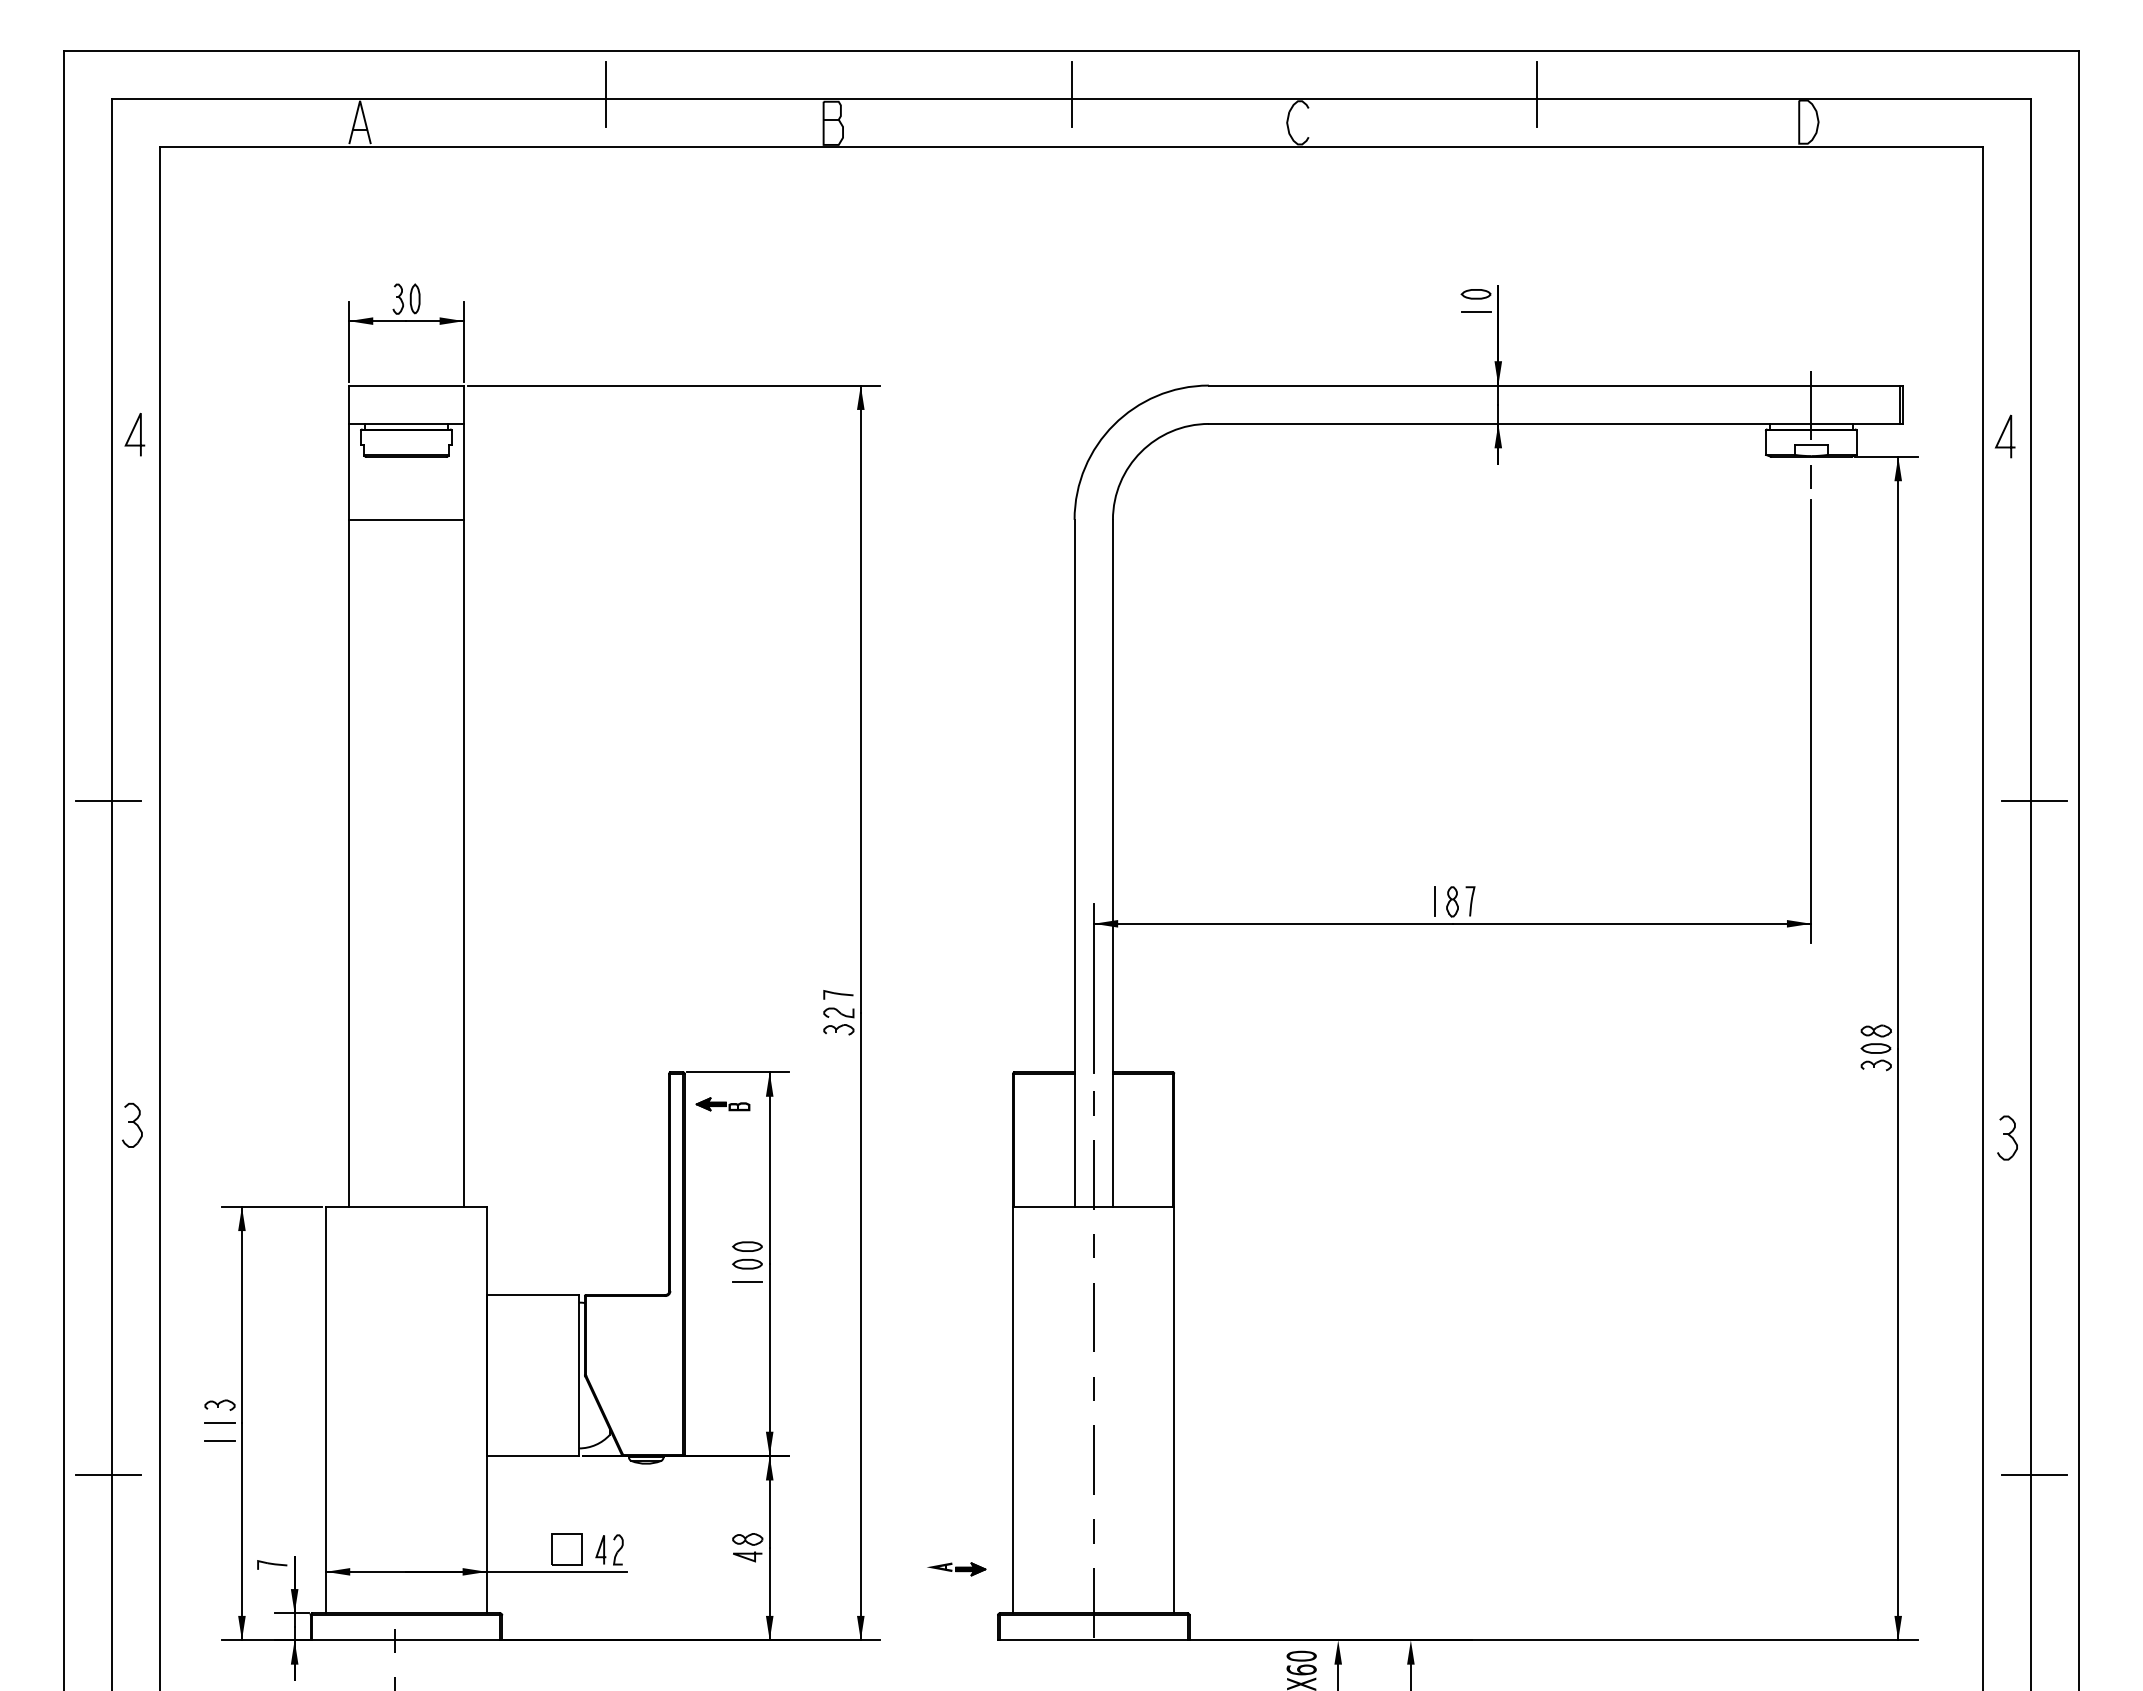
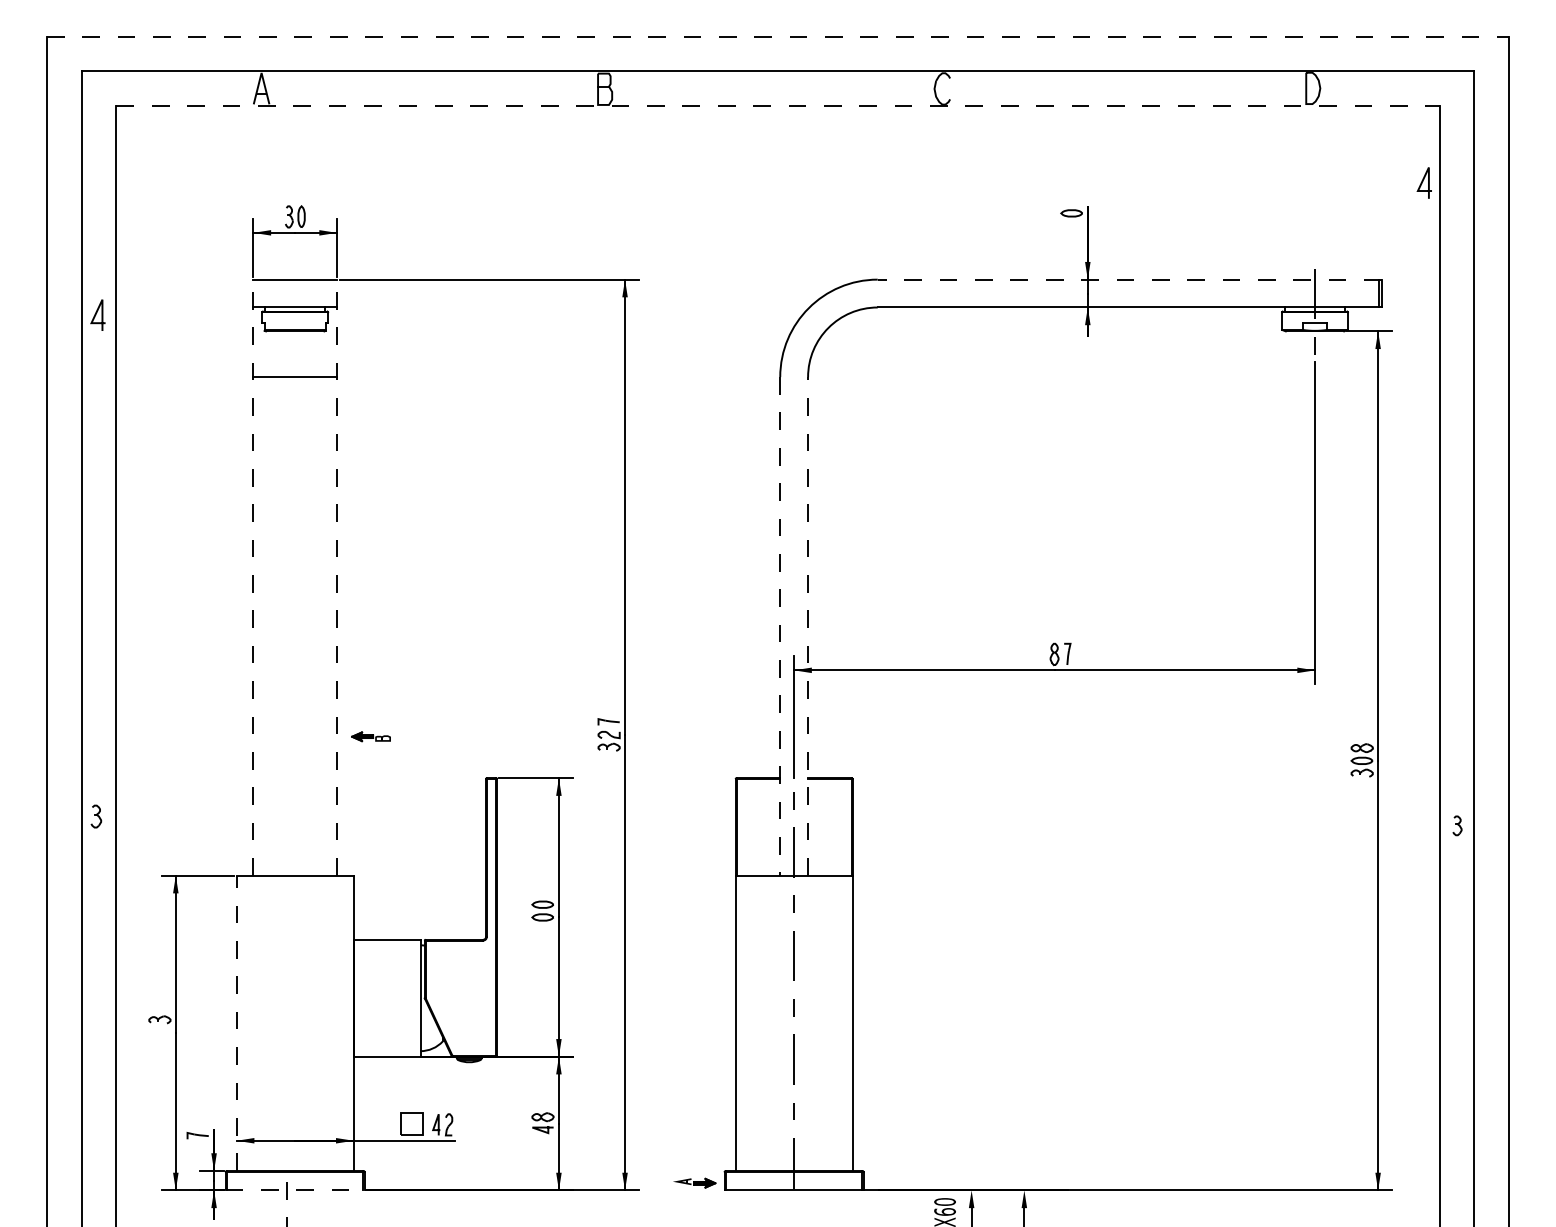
line: (1072, 50) -> (778, 36), solid -> dashed
line: (606, 94) -> (440, 68), removed
line: (1071, 94) -> (778, 68), removed
line: (1536, 94) -> (1115, 68), removed
line: (1072, 146) -> (778, 106), solid -> dashed
line: (1476, 311) -> (1071, 225), removed
line: (1555, 385) -> (1129, 279), solid -> dashed
line: (2002, 436) -> (1422, 183), moved
line: (348, 796) -> (253, 577), solid -> dashed
line: (463, 796) -> (336, 577), solid -> dashed
line: (108, 801) -> (78, 581), removed
line: (2034, 801) -> (1477, 581), removed
line: (1112, 862) -> (807, 625), solid -> dashed
line: (1074, 863) -> (780, 626), solid -> dashed
line: (1434, 901) -> (1041, 654), removed
part: (722, 1104) -> (370, 736), moved
part: (132, 1124) -> (96, 816), size x0.7
part: (2007, 1137) -> (1457, 825), size x0.6
line: (747, 1281) -> (542, 929), removed
line: (325, 1409) -> (236, 1022), solid -> dashed
line: (219, 1423) -> (159, 1033), removed
line: (219, 1441) -> (159, 1046), removed
line: (108, 1475) -> (78, 1070), removed
line: (2034, 1475) -> (1477, 1070), removed
part: (956, 1569) -> (694, 1183), moved
line: (406, 1640) -> (295, 1190), solid -> dashed

